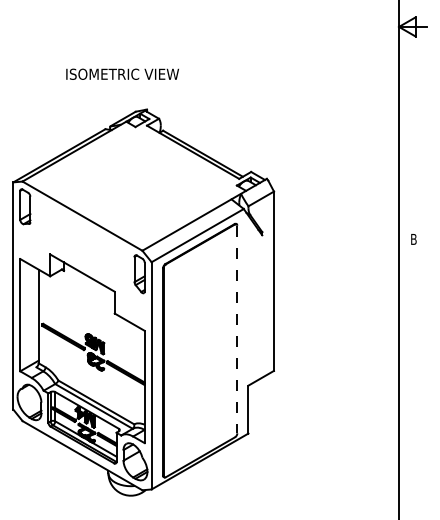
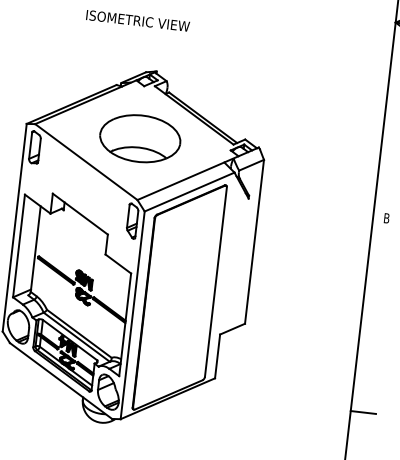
text: (122, 73) -> (137, 20), moved
part: (137, 184) -> (139, 138), added
line: (237, 329) -> (216, 282), dashed -> solid
line: (412, 451) -> (363, 412), added

